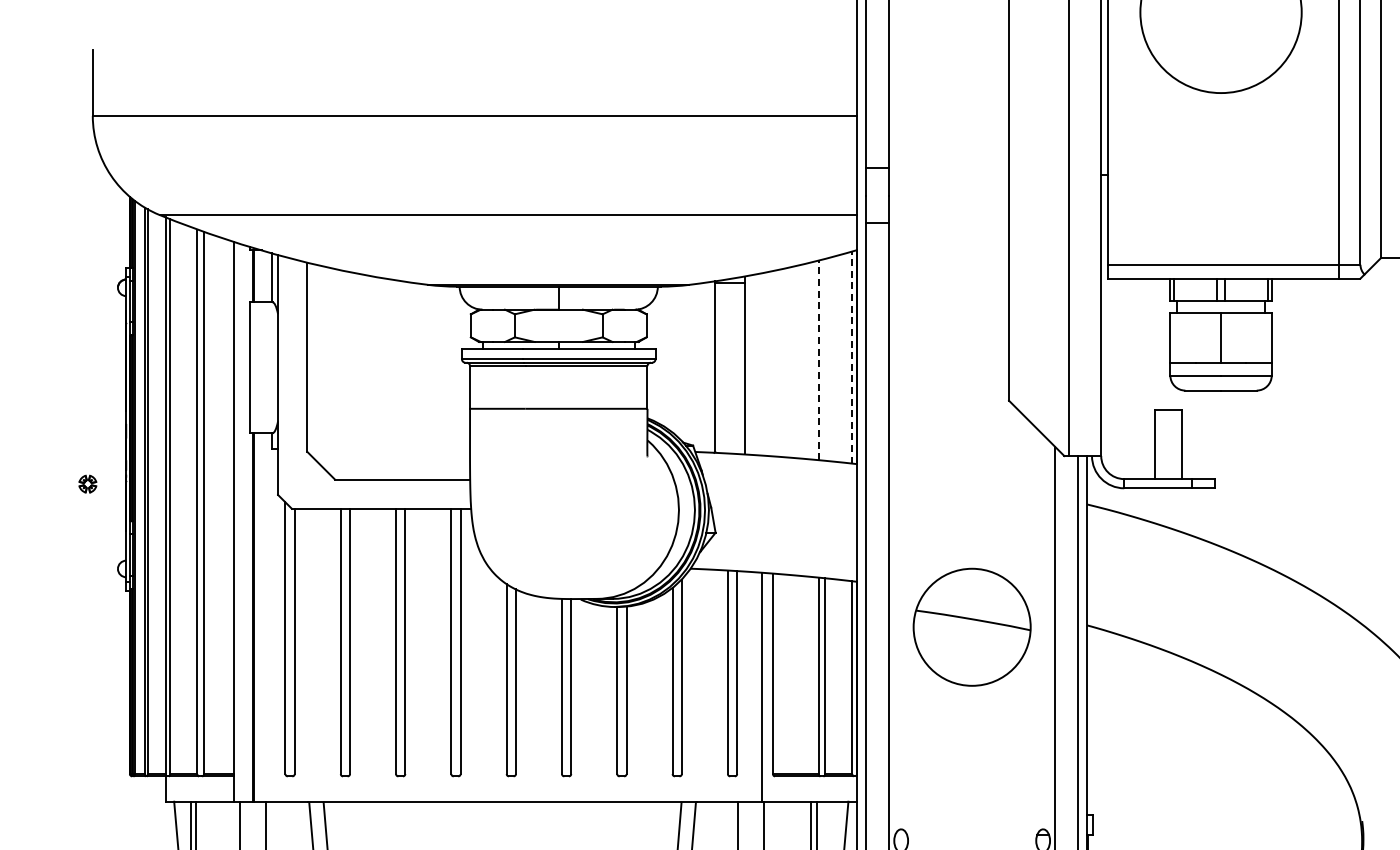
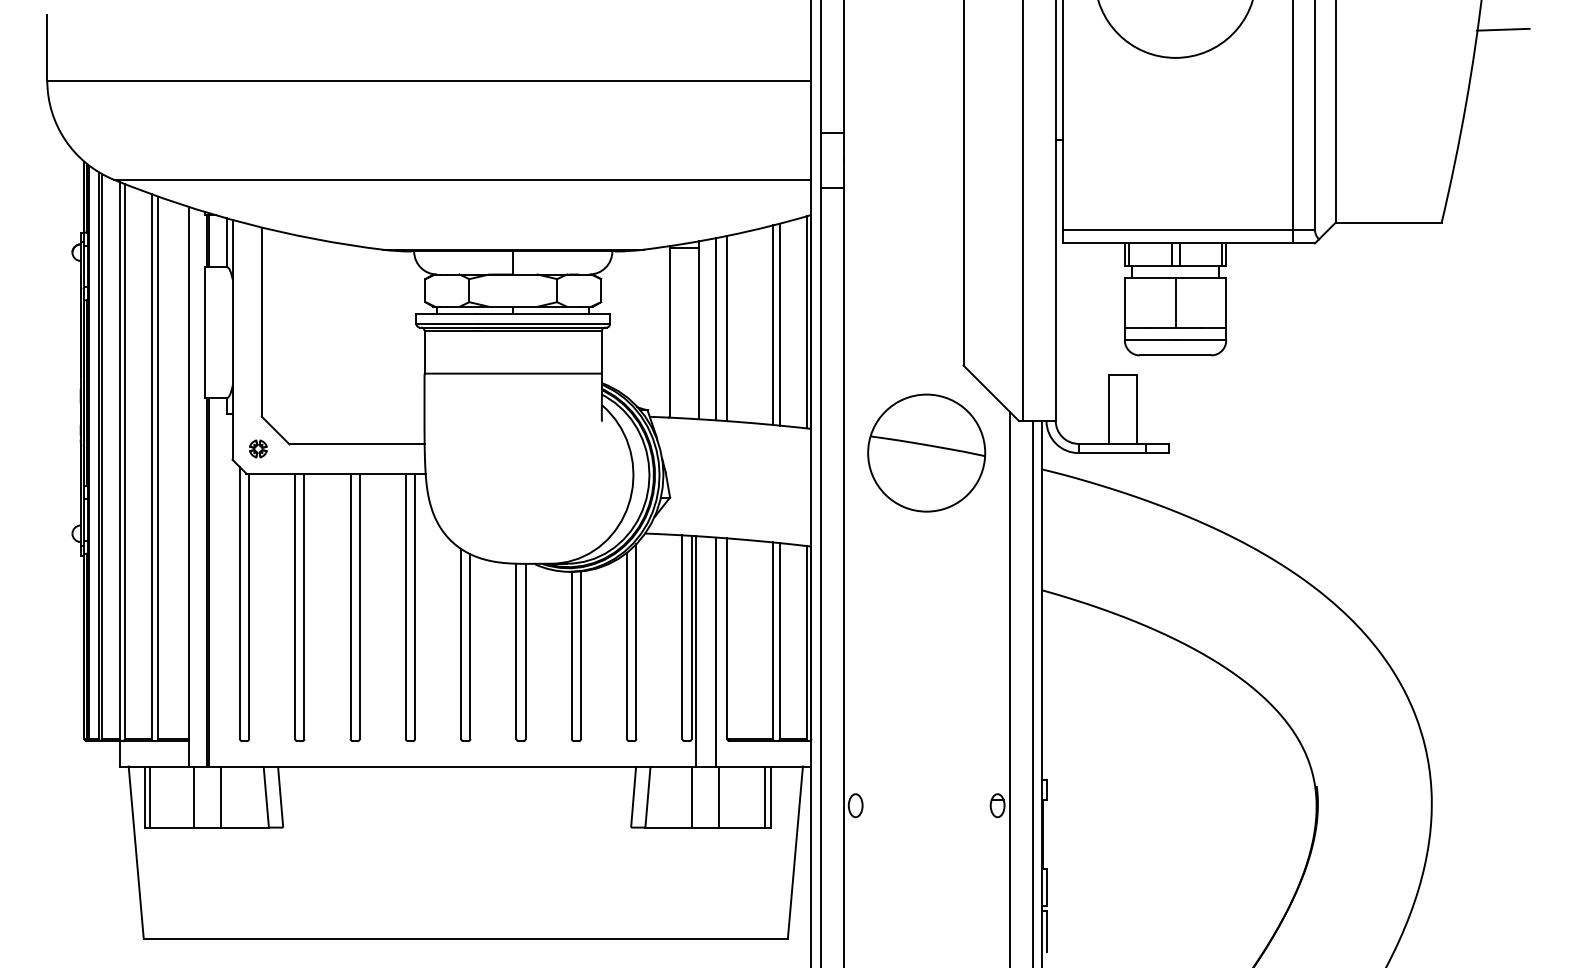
line: (852, 356) -> (806, 321), dashed -> solid
line: (825, 359) -> (779, 324), added
line: (819, 360) -> (773, 325), dashed -> solid
line: (773, 363) -> (727, 328), added
line: (762, 364) -> (716, 329), added
part: (88, 483) -> (258, 448), moved
part: (972, 626) -> (926, 452), moved
line: (742, 686) -> (696, 651), added

